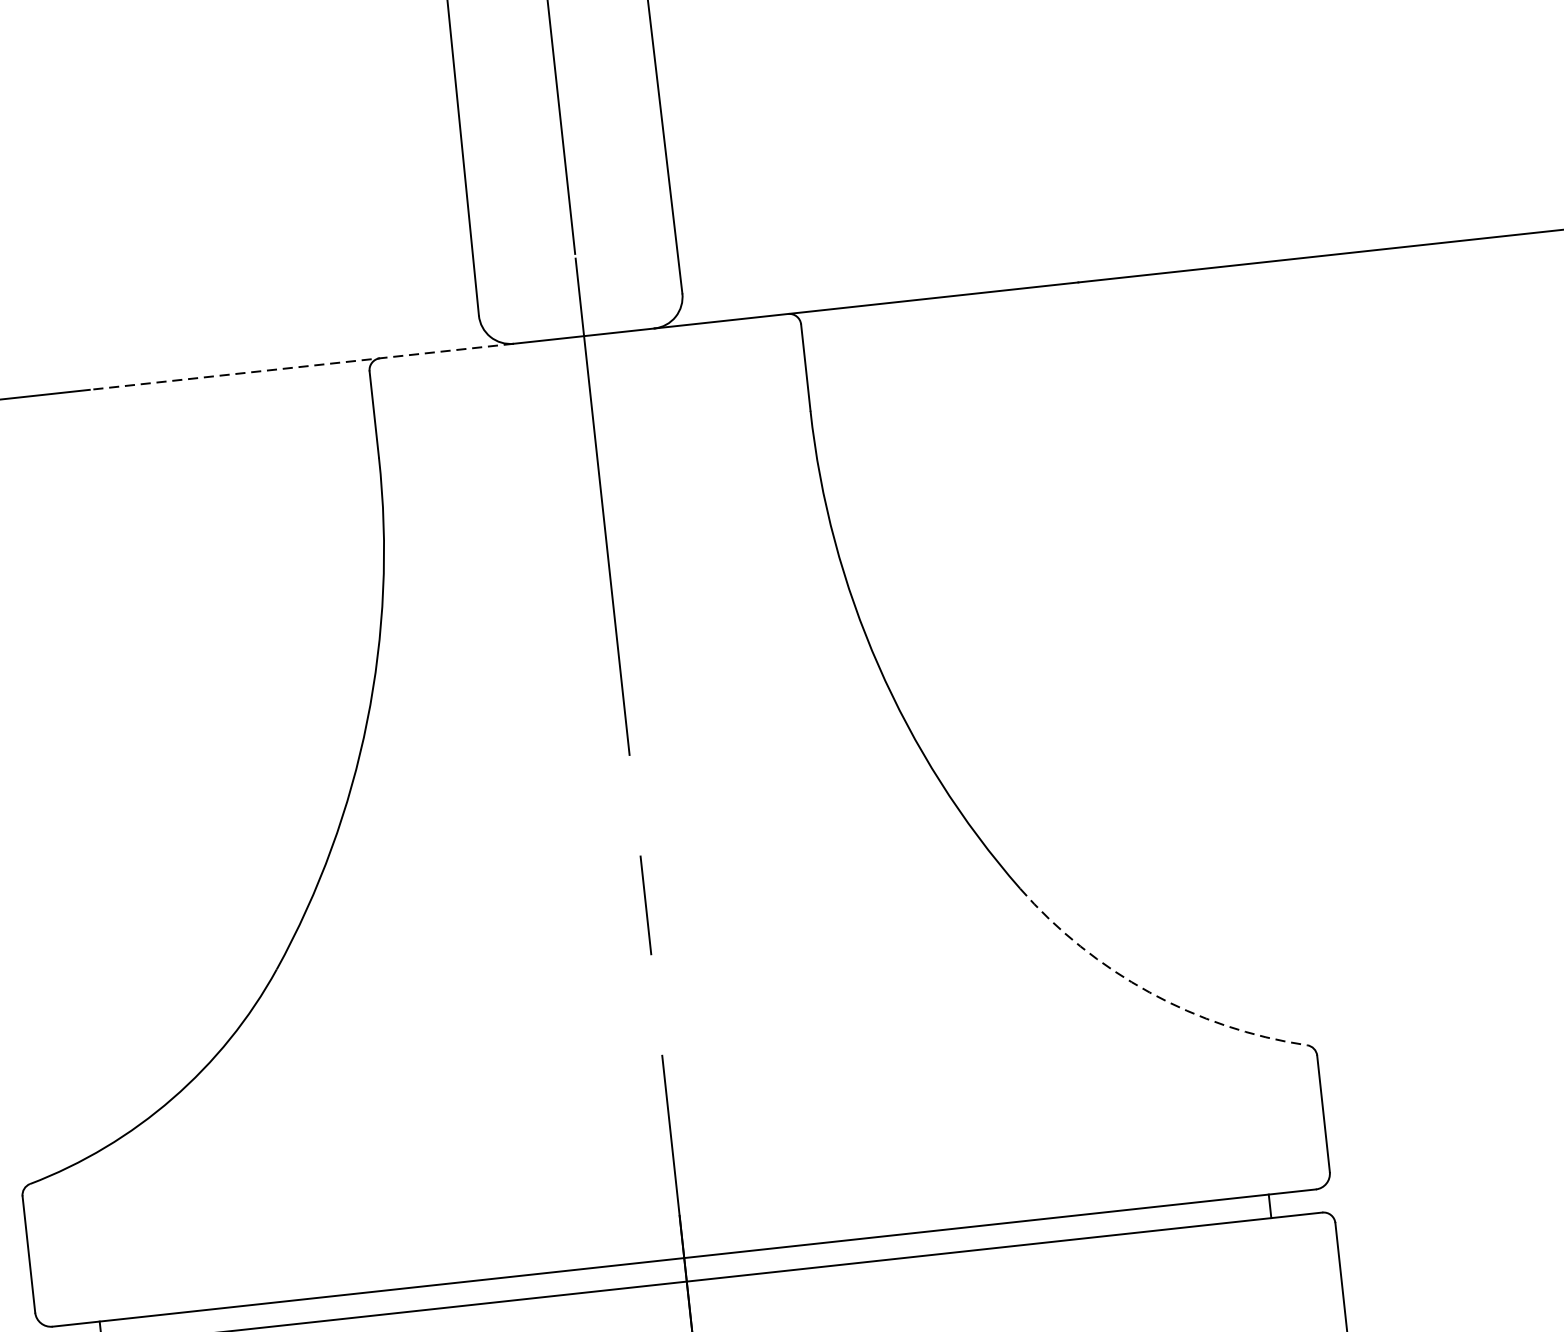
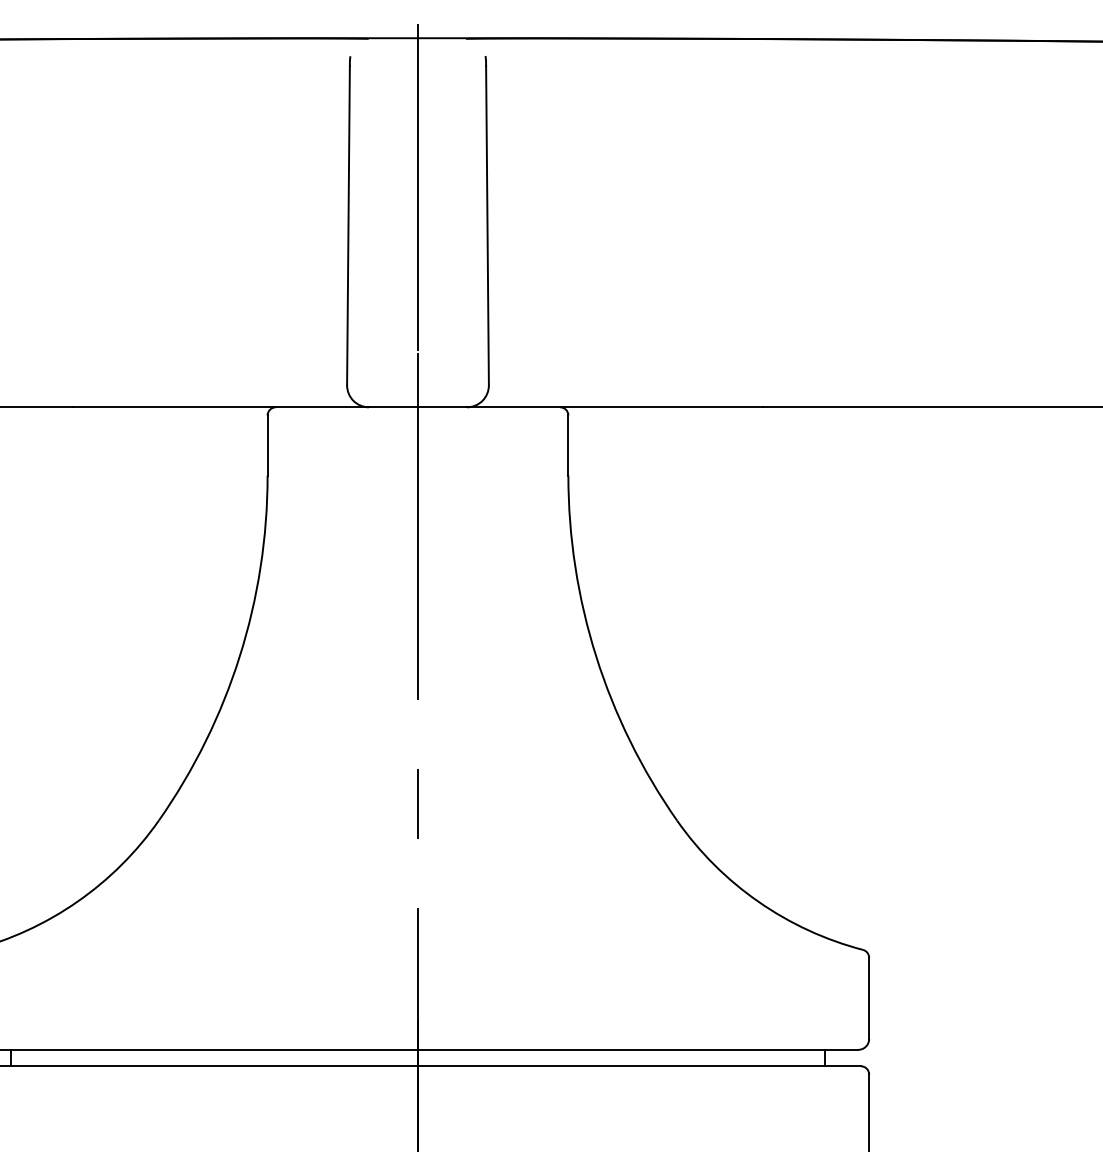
line: (302, 367) -> (221, 407), dashed -> solid
arc: (1149, 992) -> (758, 901), dashed -> solid

